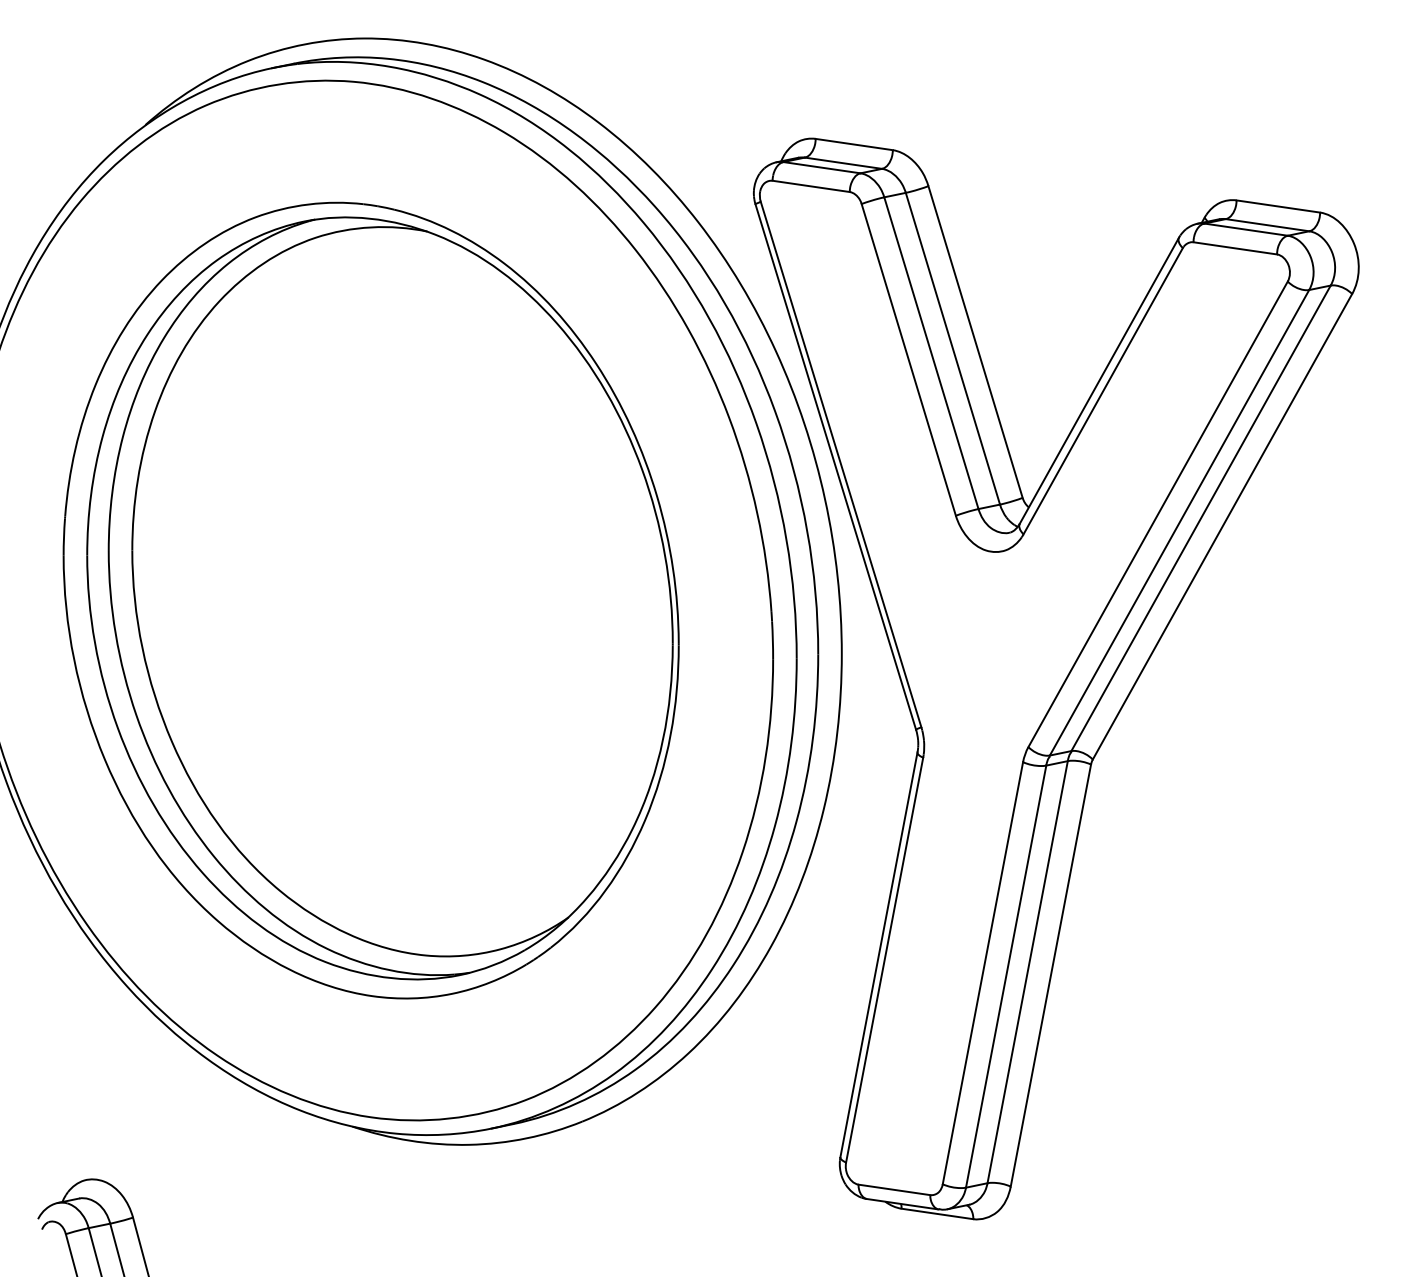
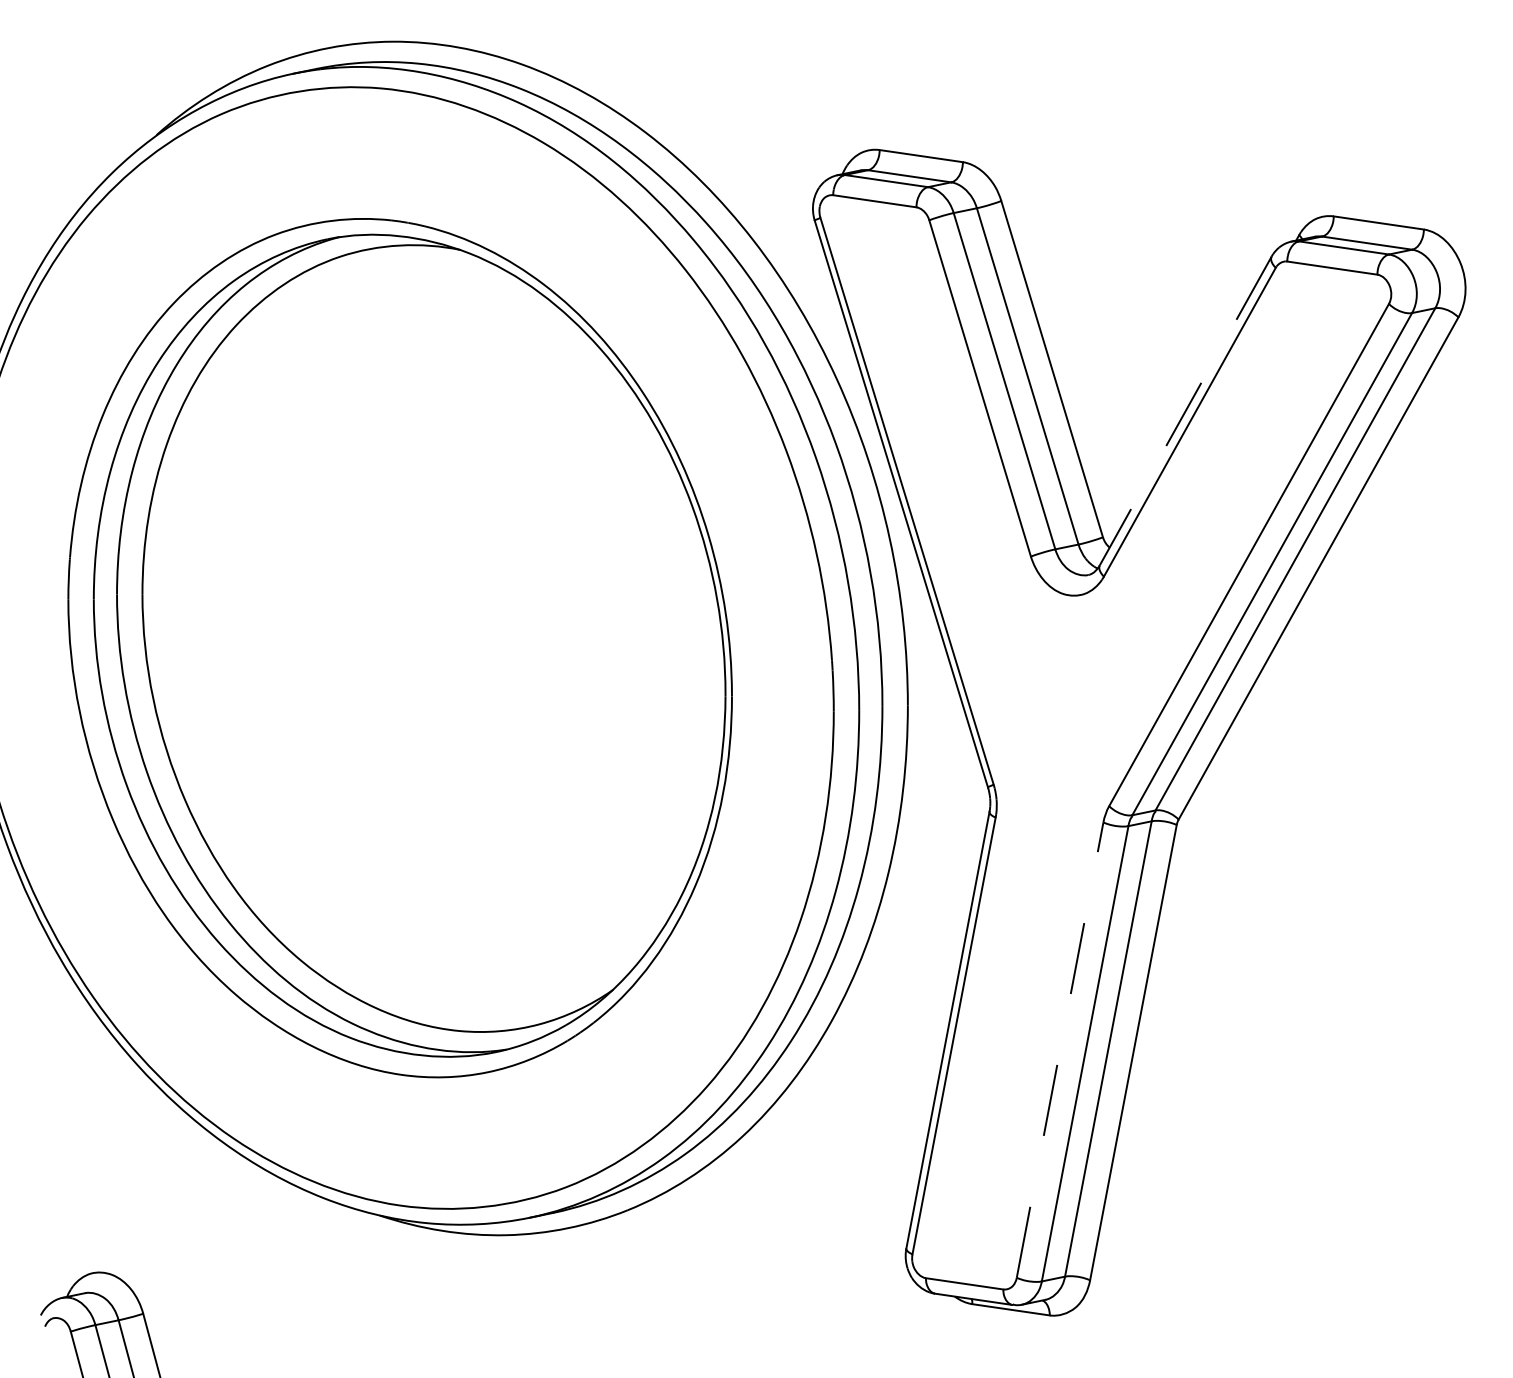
line: (1099, 380) -> (1185, 410), solid -> dashed
line: (982, 973) -> (1059, 1050), solid -> dashed

